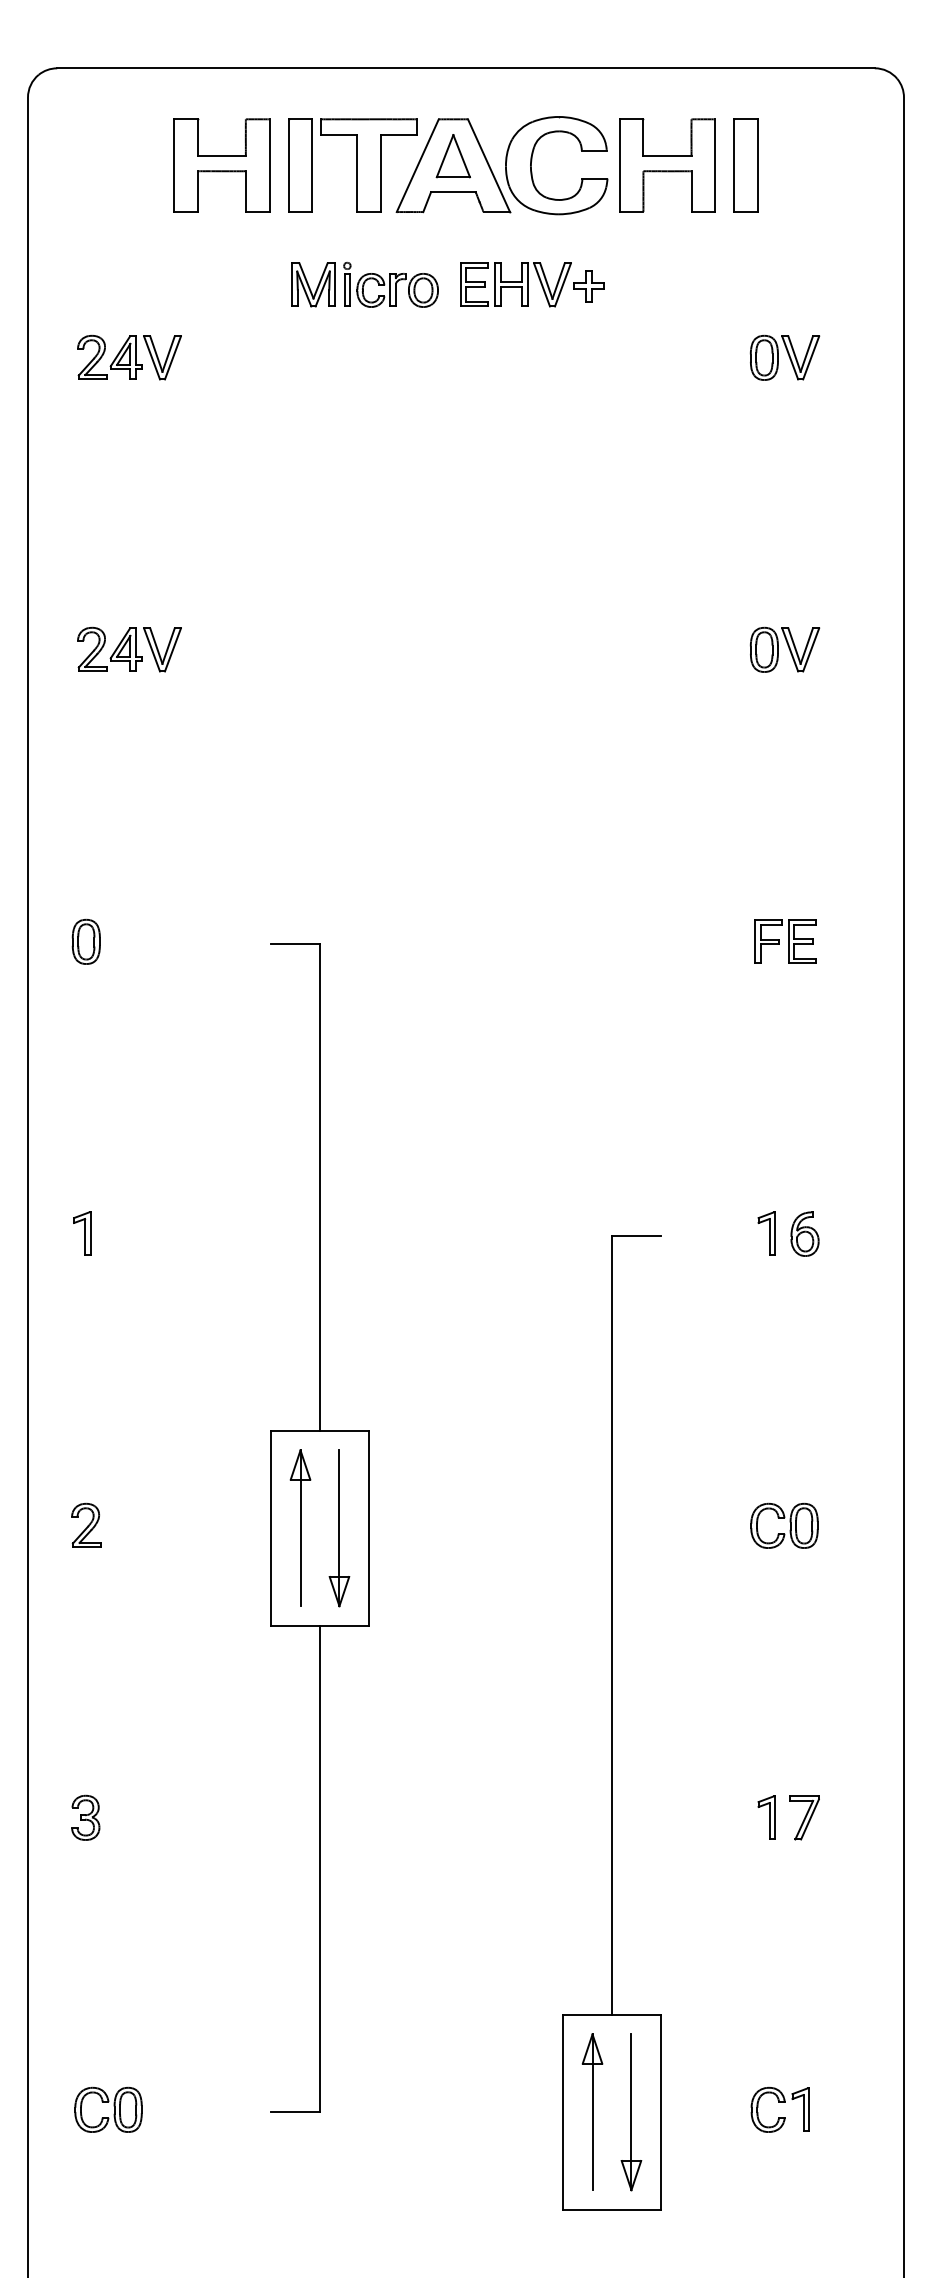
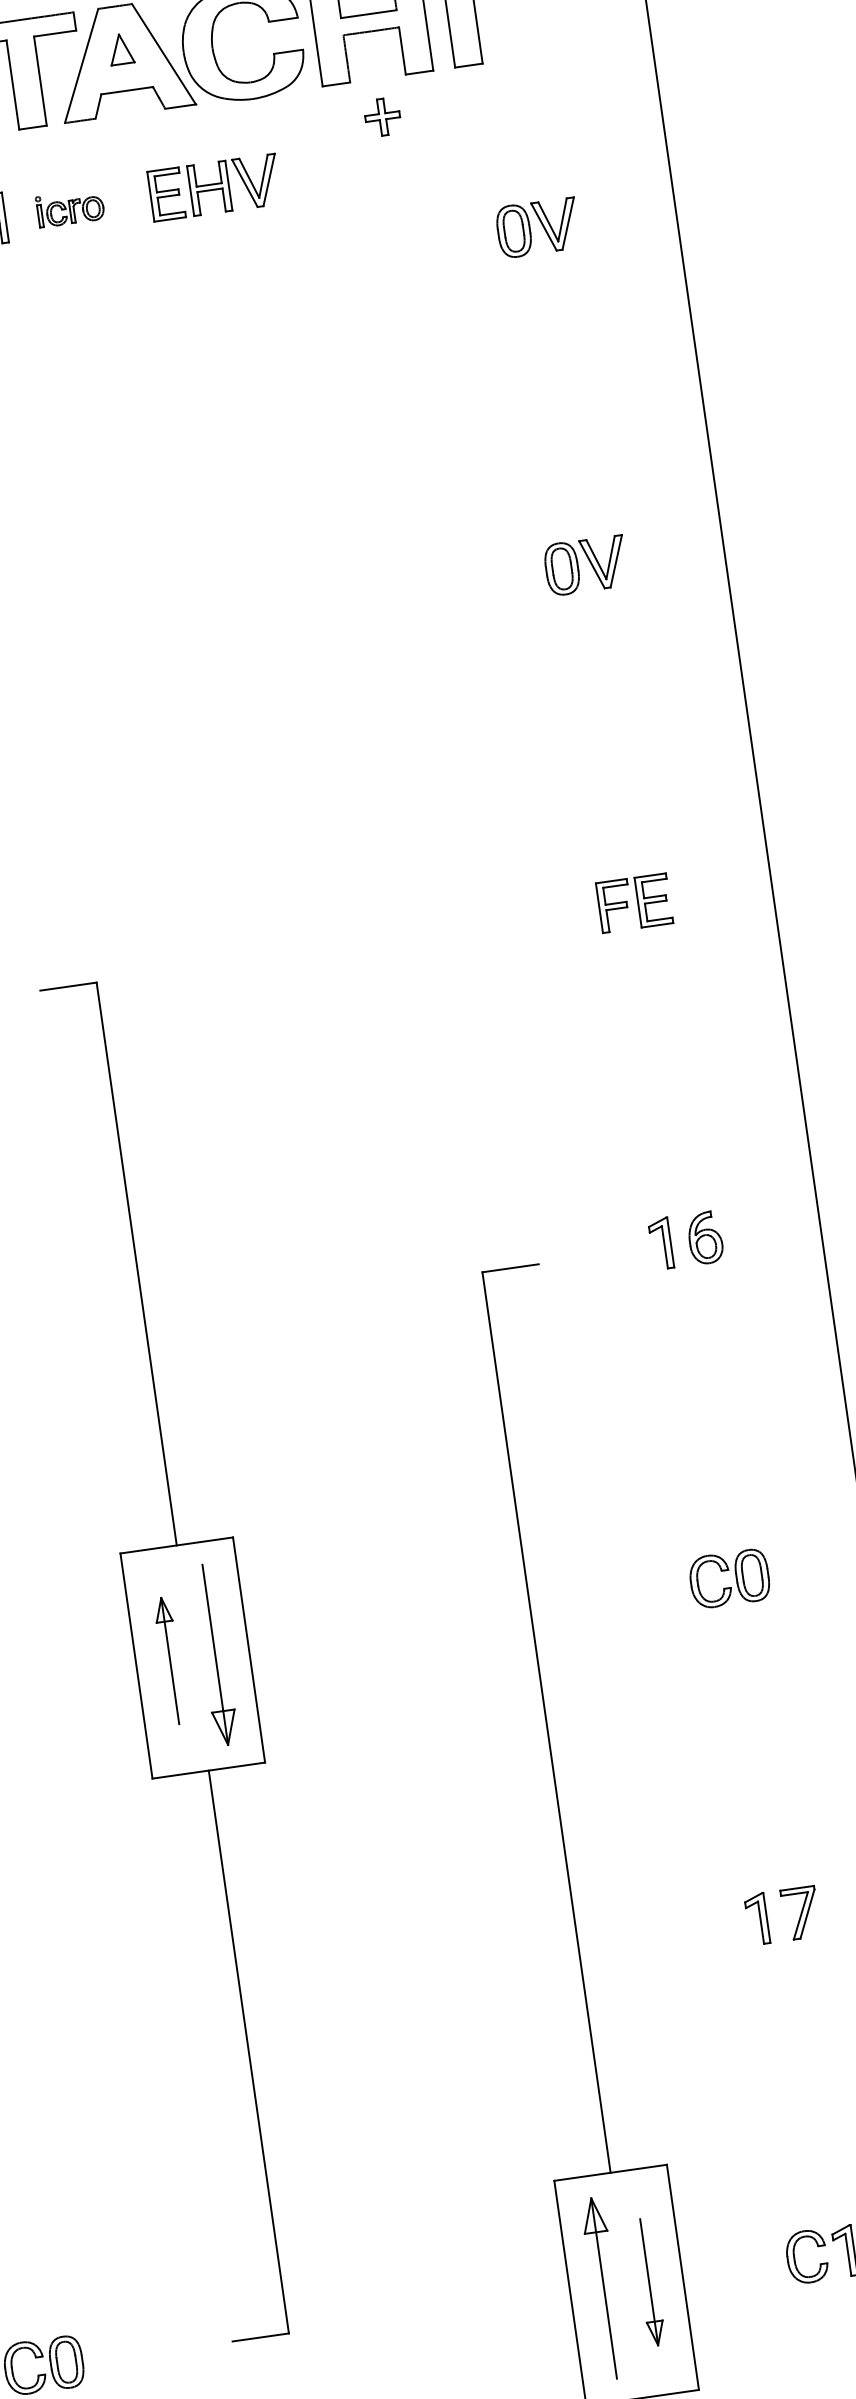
part: (452, 156) -> (120, 49), size x0.6
part: (390, 284) -> (69, 207), size x0.6
part: (588, 286) -> (382, 117), moved
part: (300, 1527) -> (170, 1660), size x0.7
part: (631, 2112) -> (649, 2282), size x0.7

